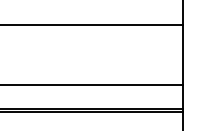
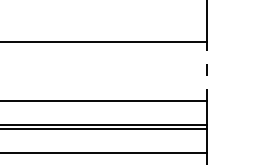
line: (183, 55) -> (206, 71), solid -> dashed

